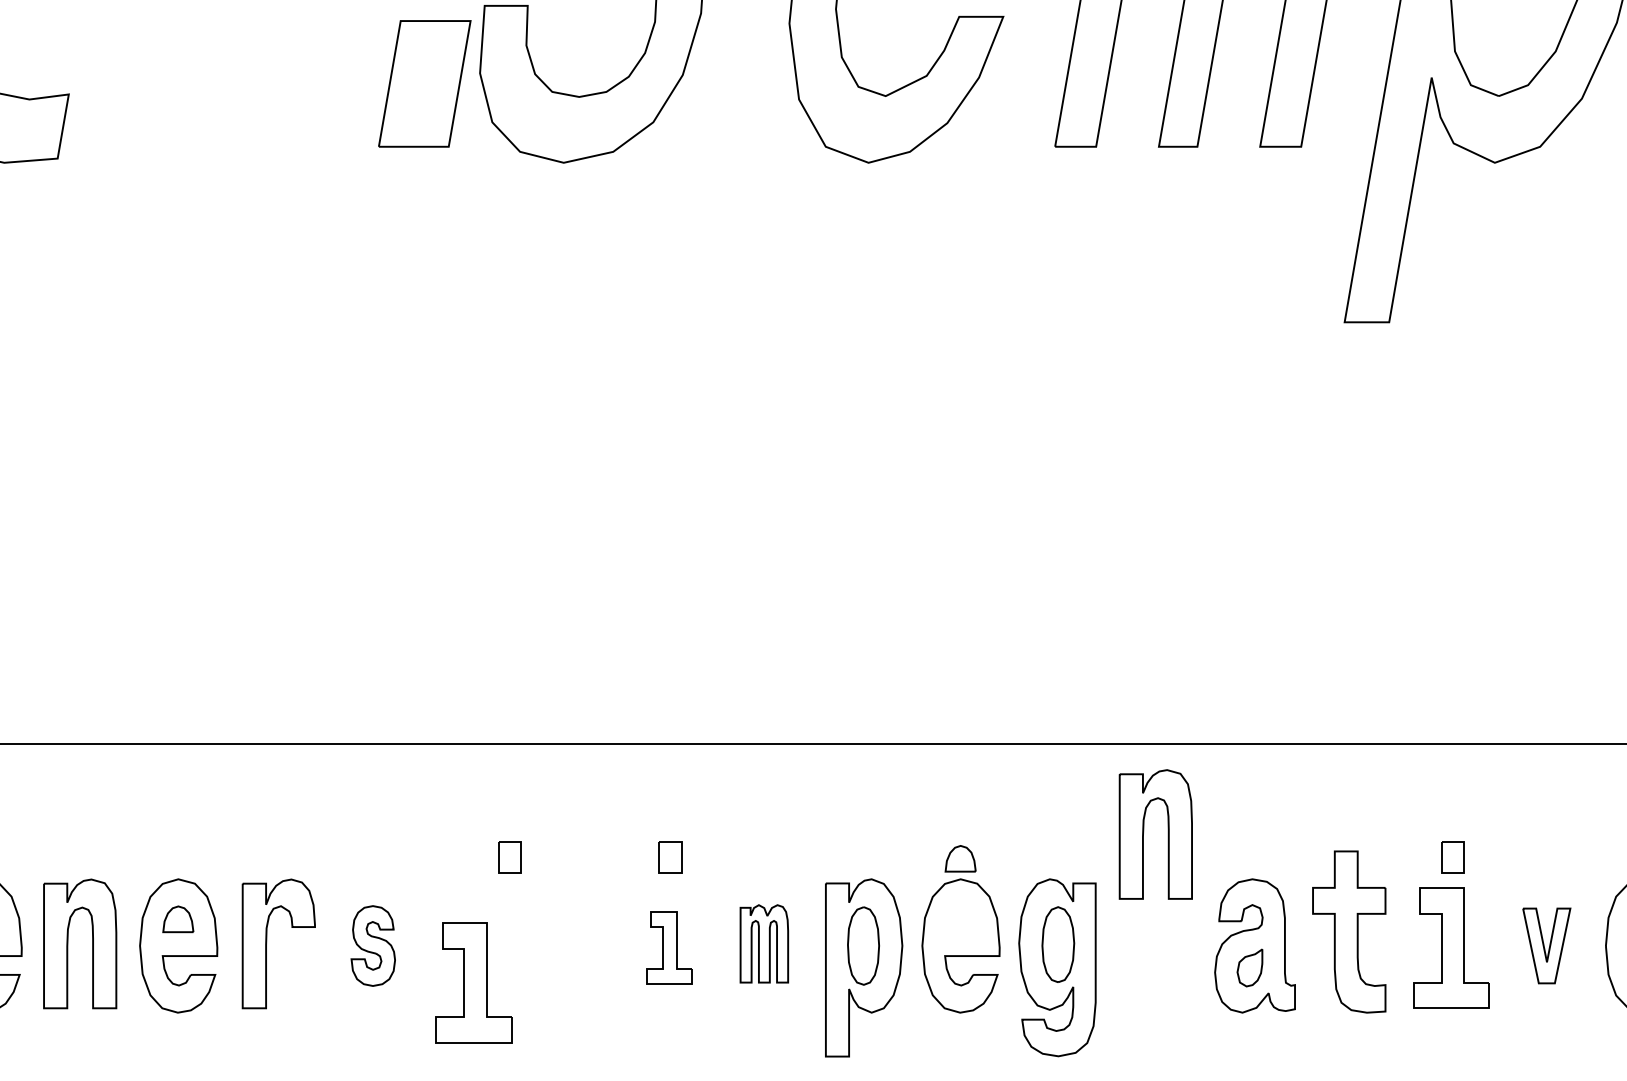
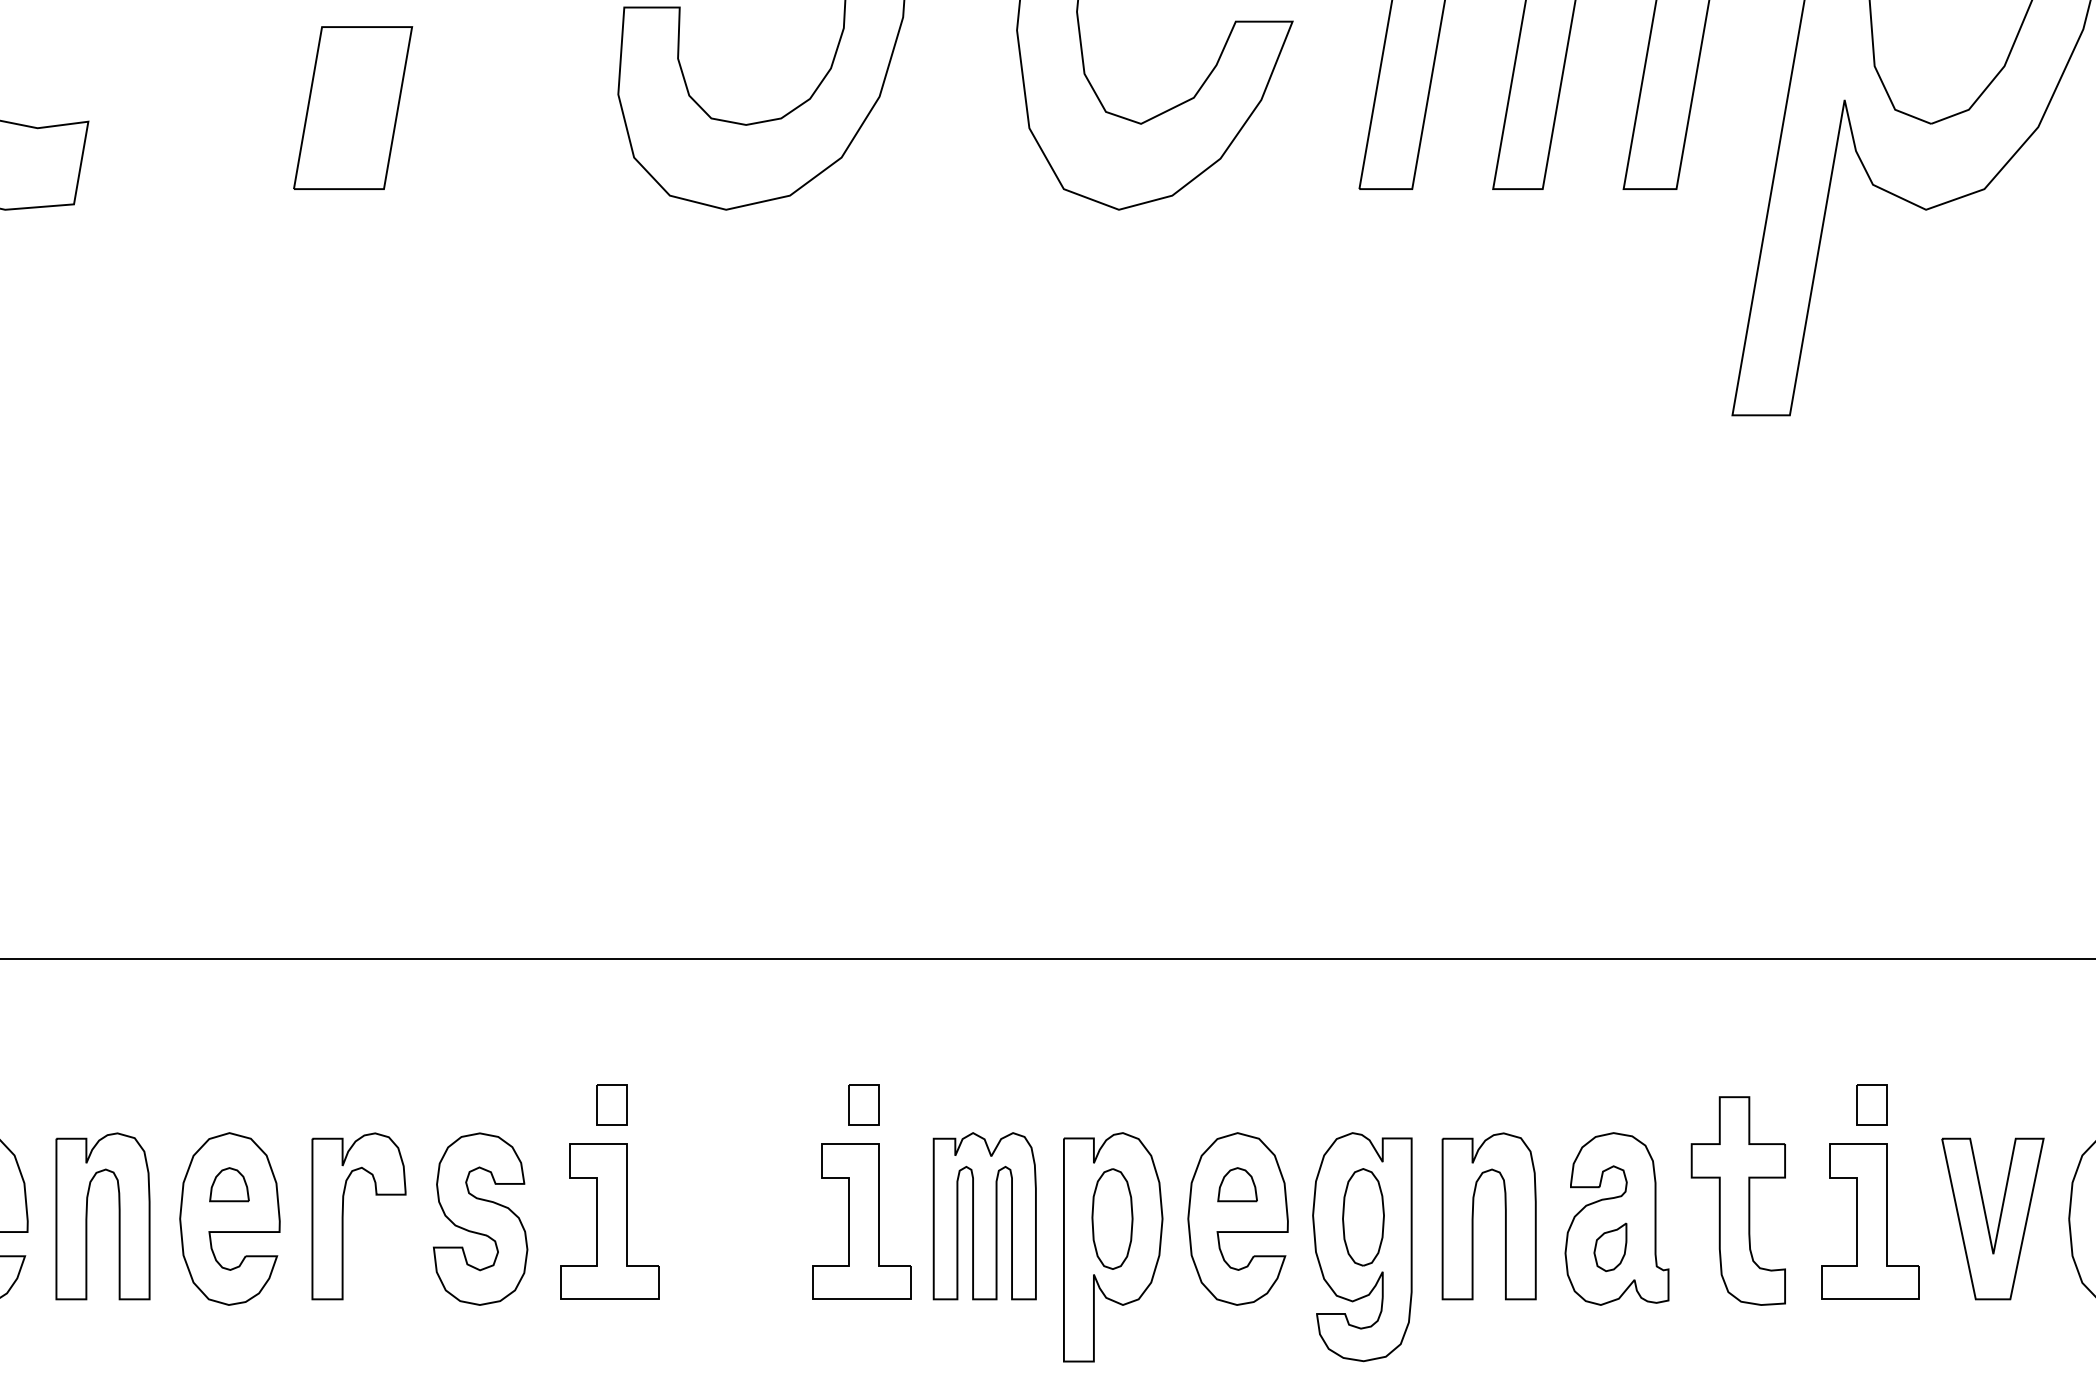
part: (425, 83) -> (353, 107), moved
part: (1143, 834) -> (1473, 1216), moved
part: (509, 857) -> (611, 1104), moved
part: (960, 858) -> (1237, 1184), moved
part: (764, 944) -> (984, 1216), size x1.67
part: (373, 945) -> (480, 1218), size x1.67
part: (1546, 945) -> (1992, 1218), size x1.67
part: (668, 947) -> (861, 1221), size x1.67
part: (473, 982) -> (609, 1221), moved

